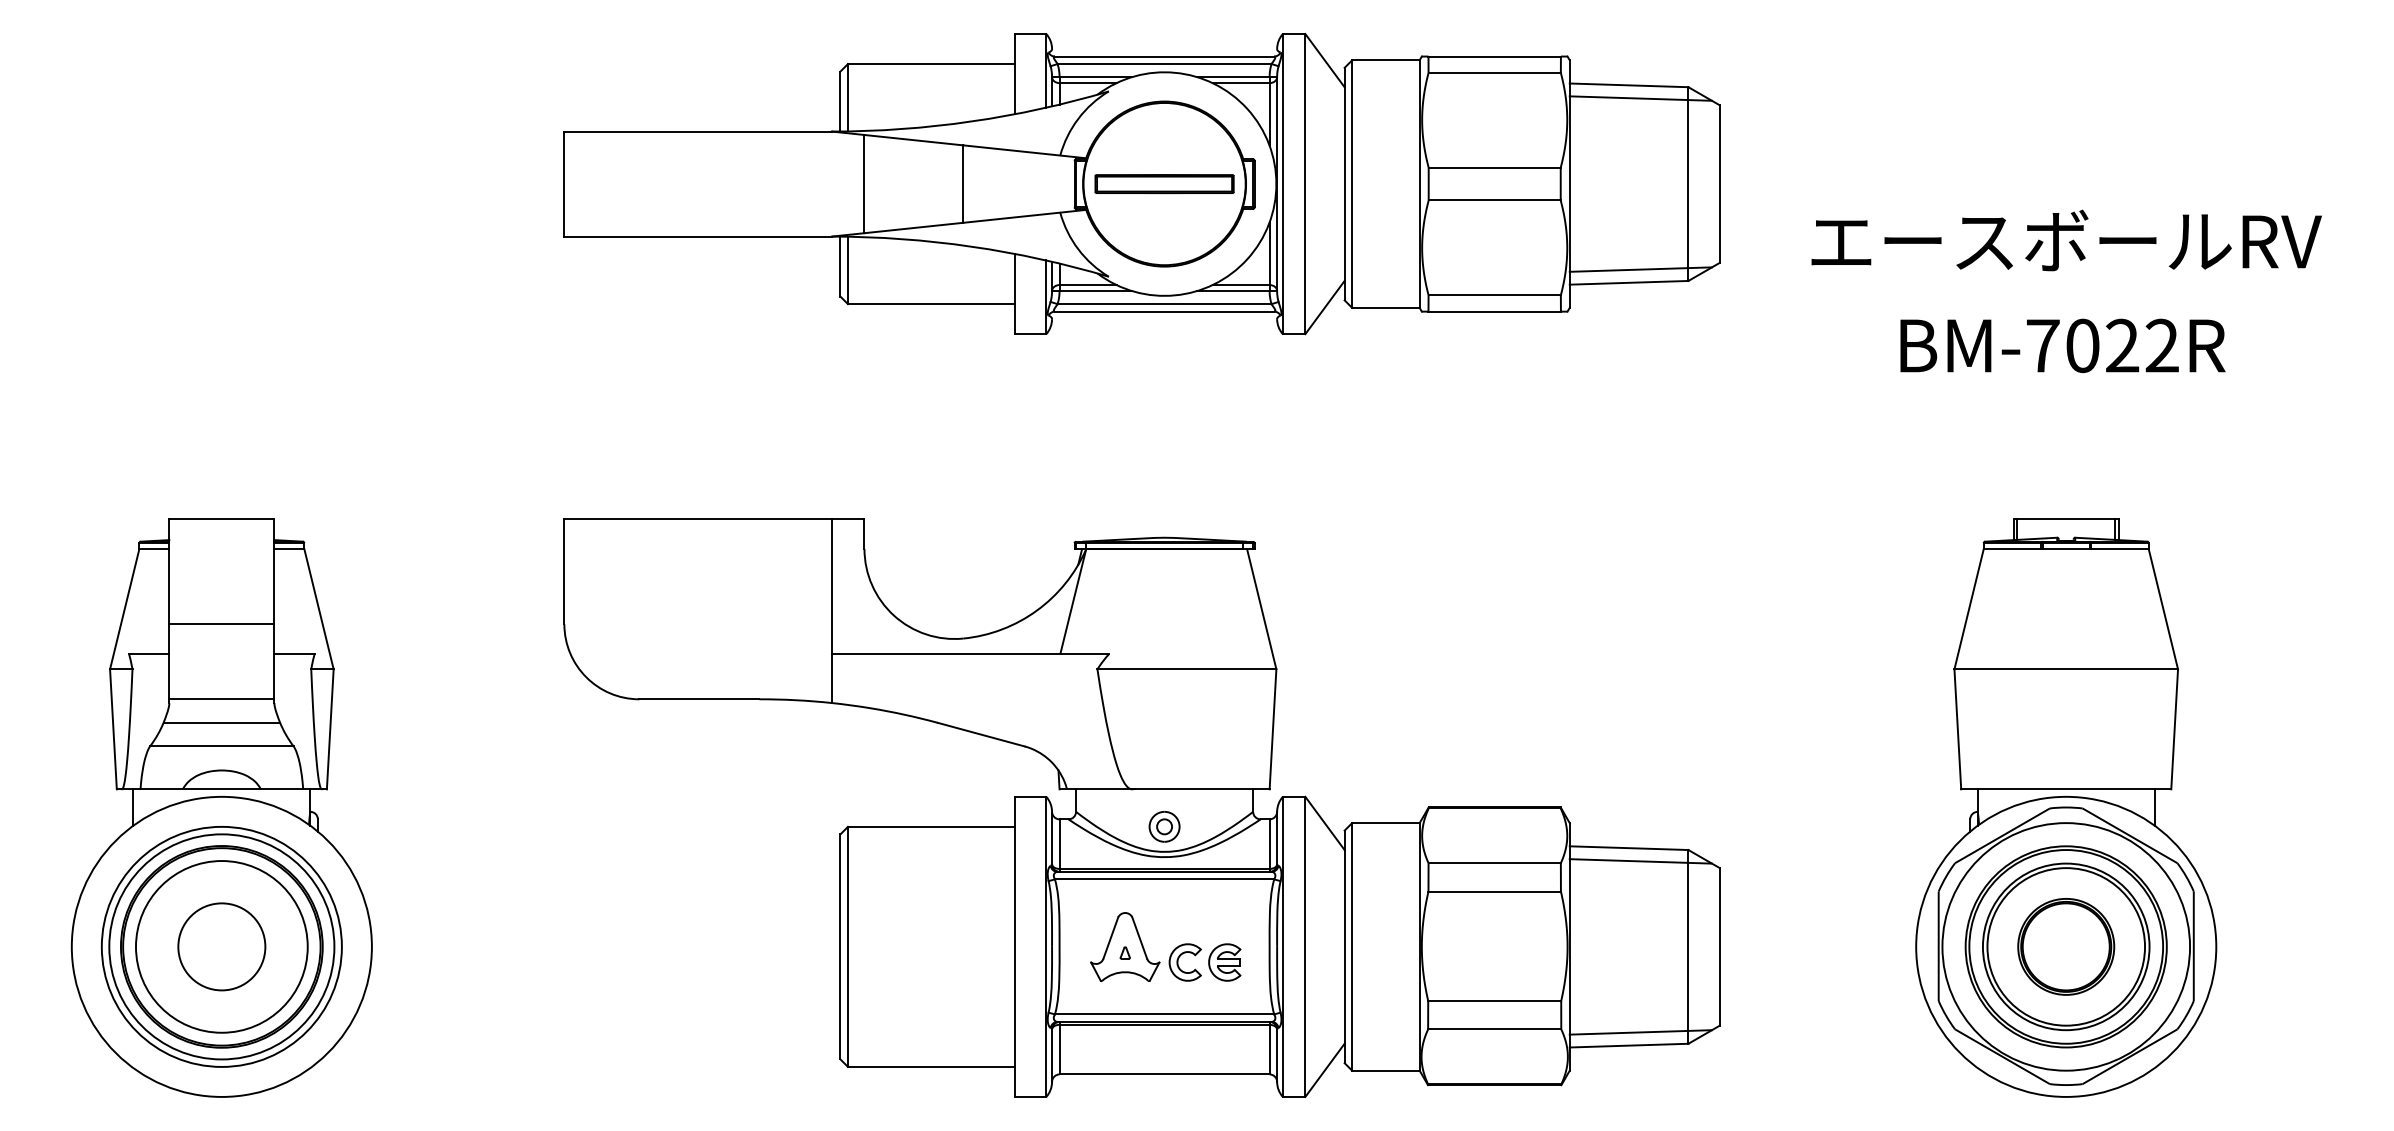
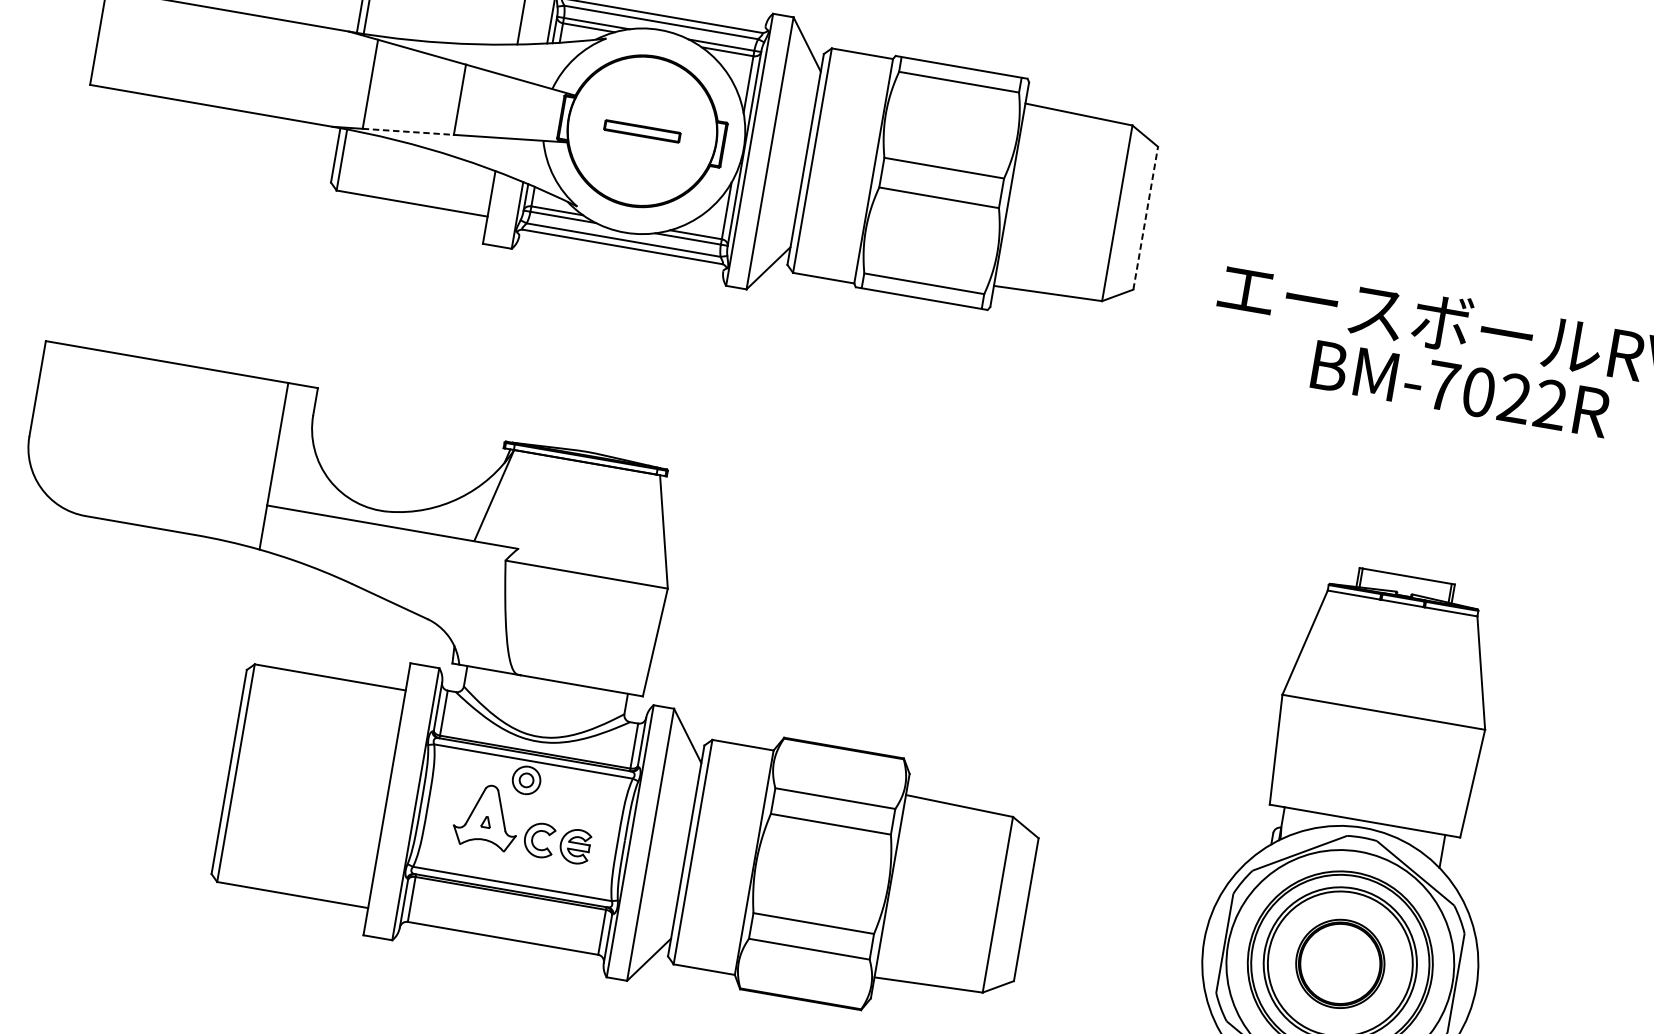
line: (1640, 98) -> (1087, 128), removed
part: (1164, 184) -> (642, 131), size x0.6
line: (1719, 184) -> (1145, 218), solid -> dashed
line: (913, 228) -> (407, 132), solid -> dashed
line: (1640, 269) -> (1060, 283), removed
text: (2062, 345) -> (1460, 388), moved
part: (1164, 826) -> (526, 780), moved
line: (1640, 861) -> (967, 819), removed
line: (1640, 1032) -> (941, 974), removed

